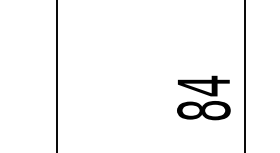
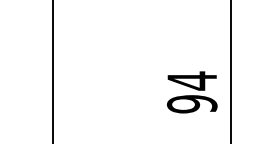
text: (203, 110) -> (191, 104), 84 -> 94

